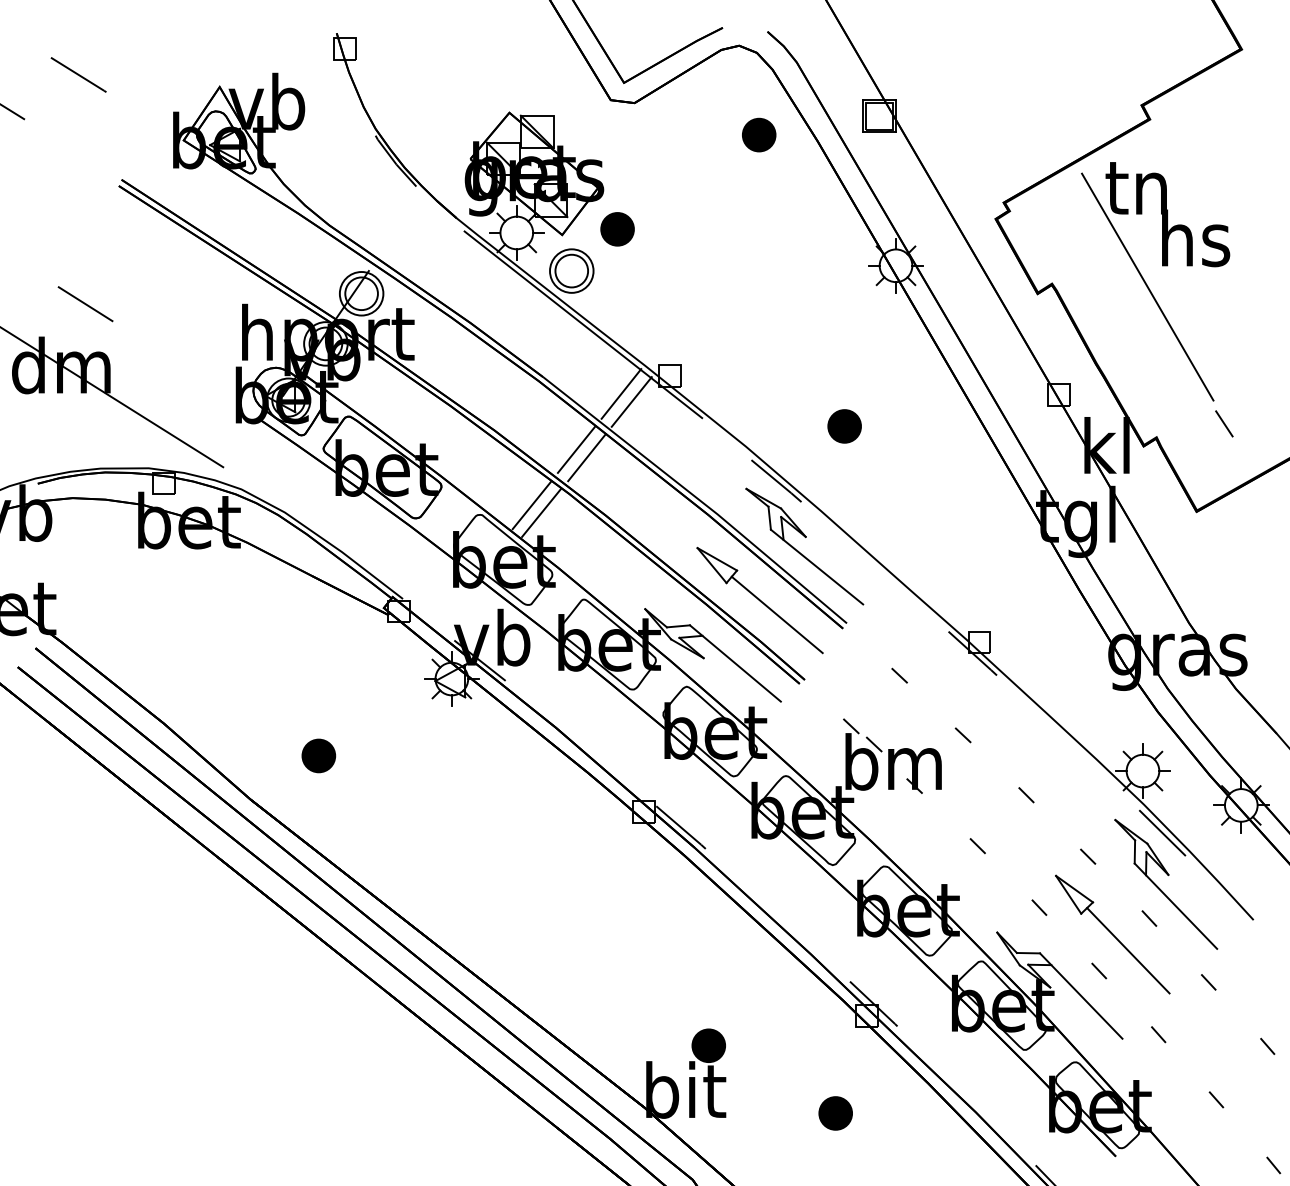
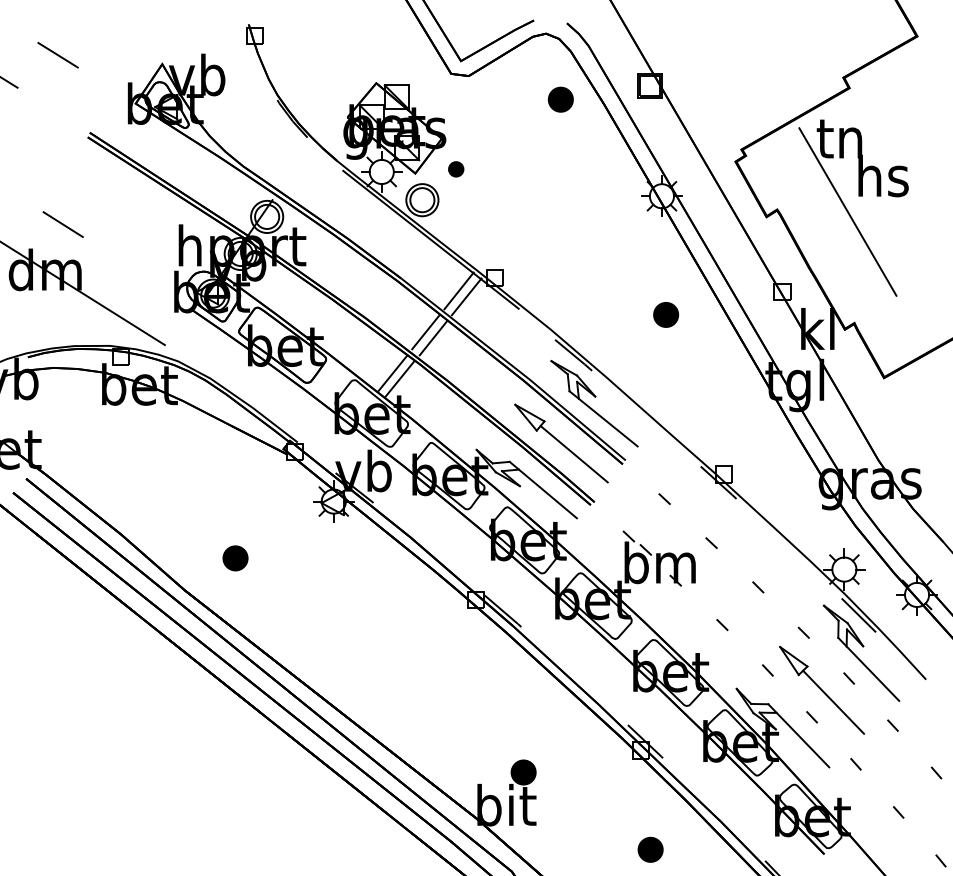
part: (617, 229) -> (456, 169), size x0.6
line: (1224, 423) -> (904, 312), removed
part: (844, 426) -> (666, 314), moved
part: (835, 1113) -> (650, 849), moved

